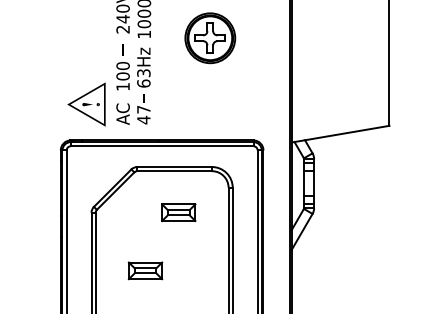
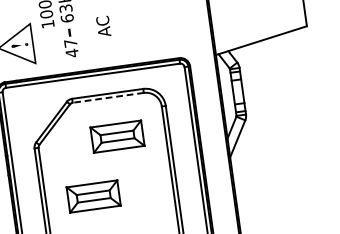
text: (122, 113) -> (103, 26), moved
line: (174, 171) -> (108, 98), solid -> dashed
part: (178, 212) -> (117, 136), size x1.6
part: (145, 270) -> (93, 196), size x1.6

